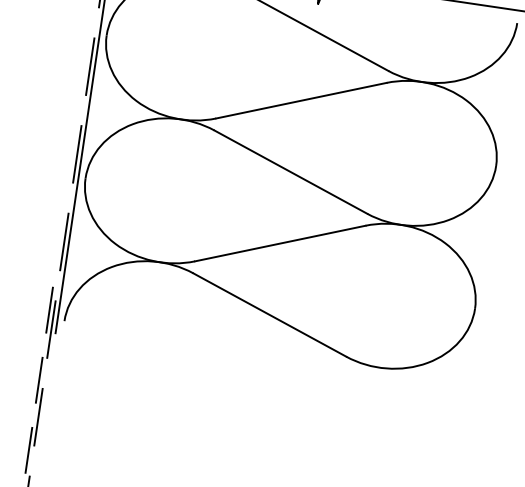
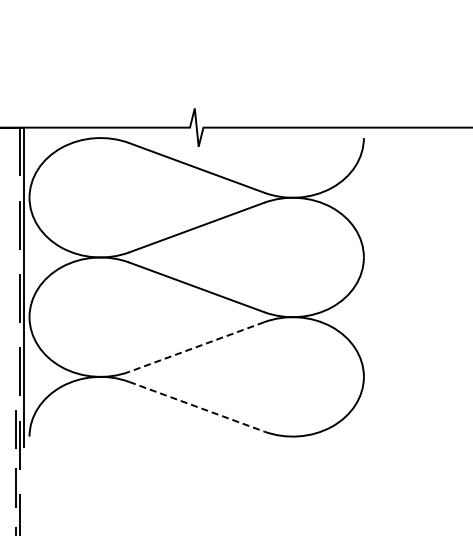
line: (279, 244) -> (196, 347), solid -> dashed
line: (269, 314) -> (196, 406), solid -> dashed

